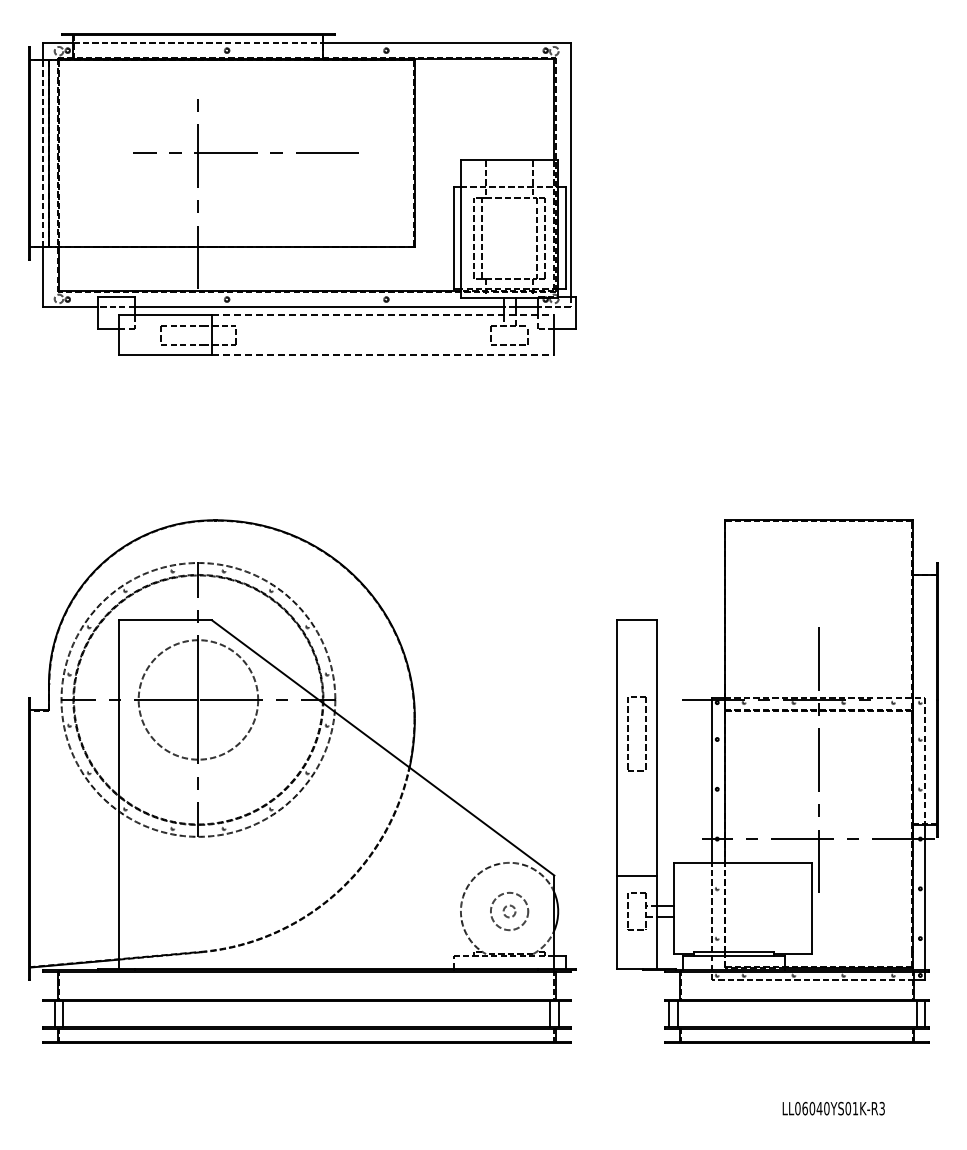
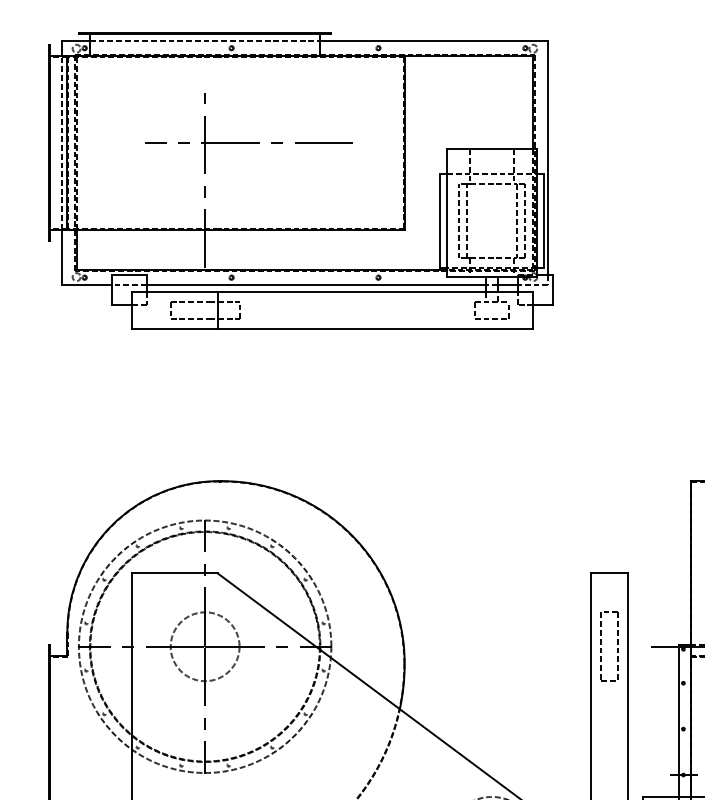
line: (383, 315) -> (375, 292), dashed -> solid
line: (383, 355) -> (375, 329), dashed -> solid
circle: (198, 699) -> (205, 646), size x0.62
part: (628, 731) -> (601, 644), moved

